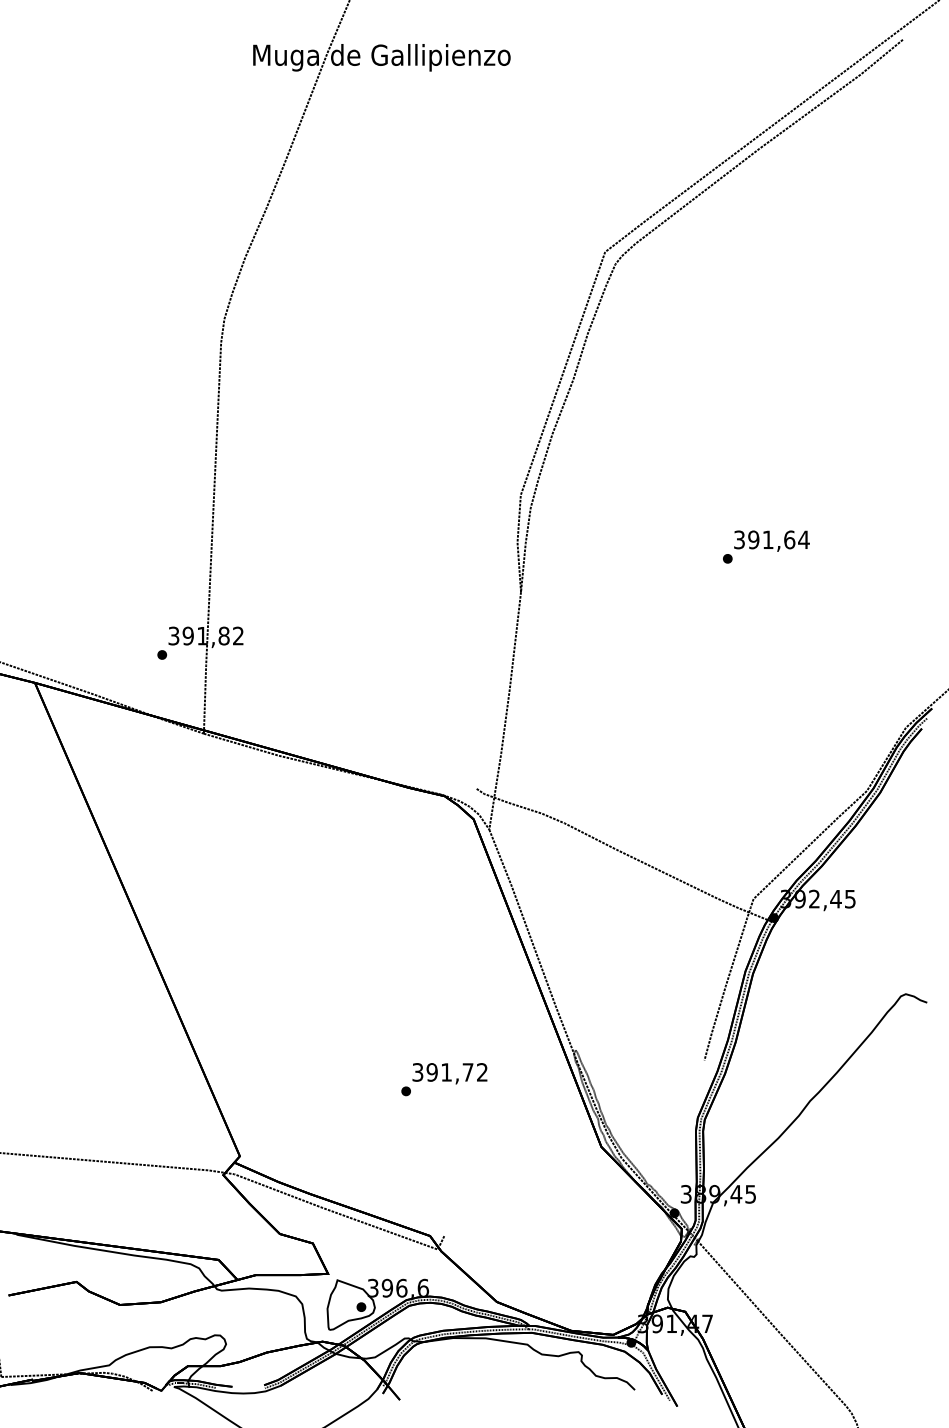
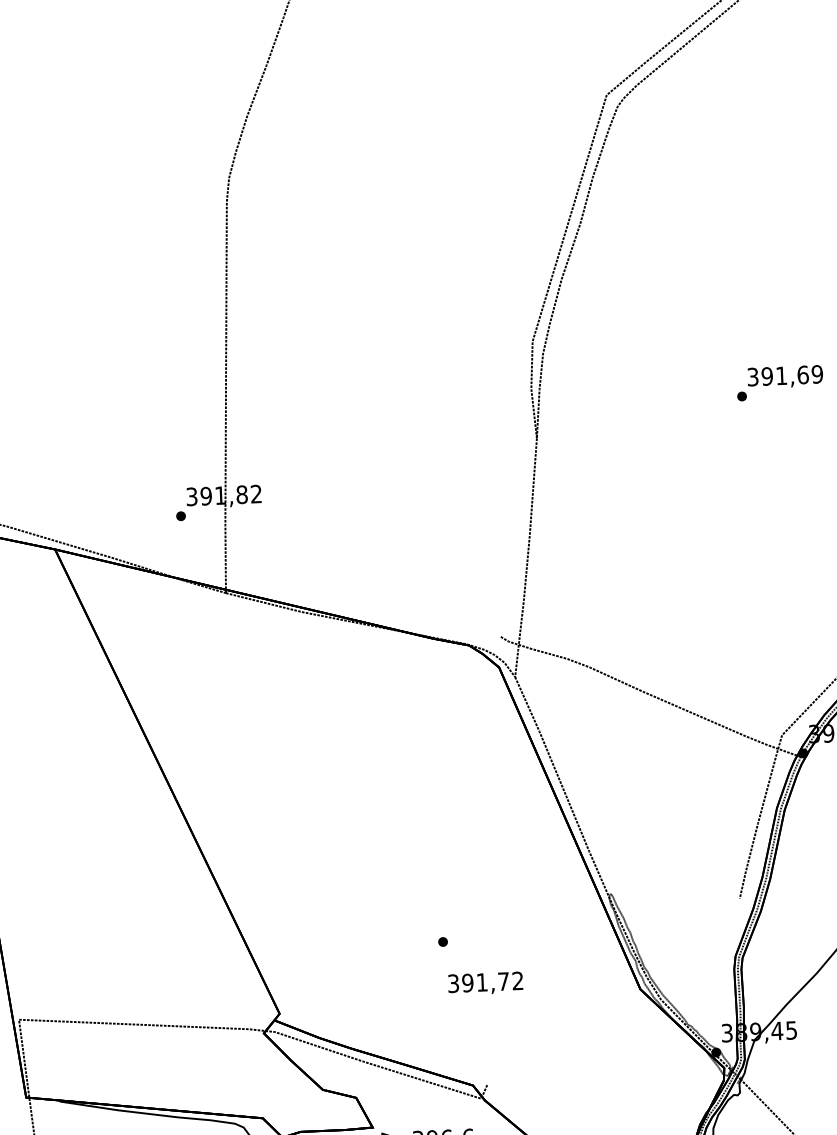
text: (803, 539) -> (816, 373), 391,64 -> 391,69
text: (449, 1073) -> (485, 983), moved

